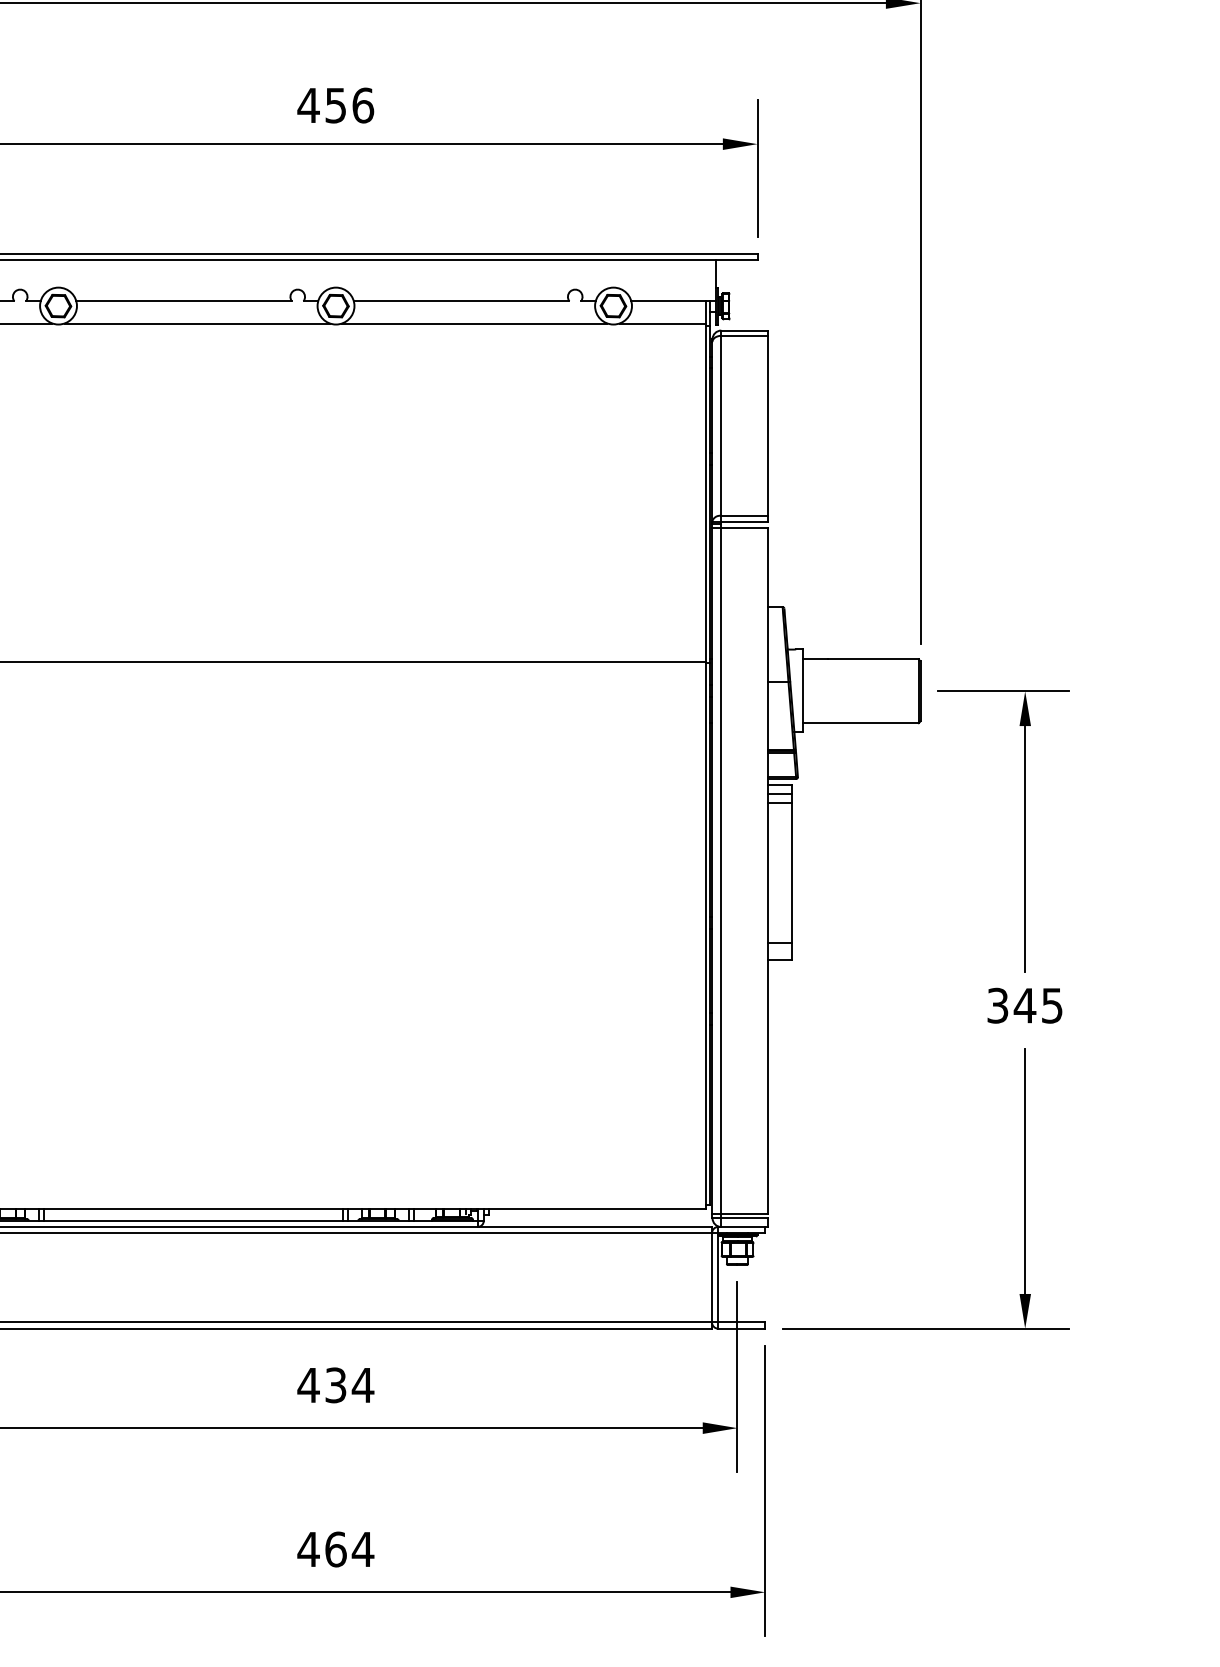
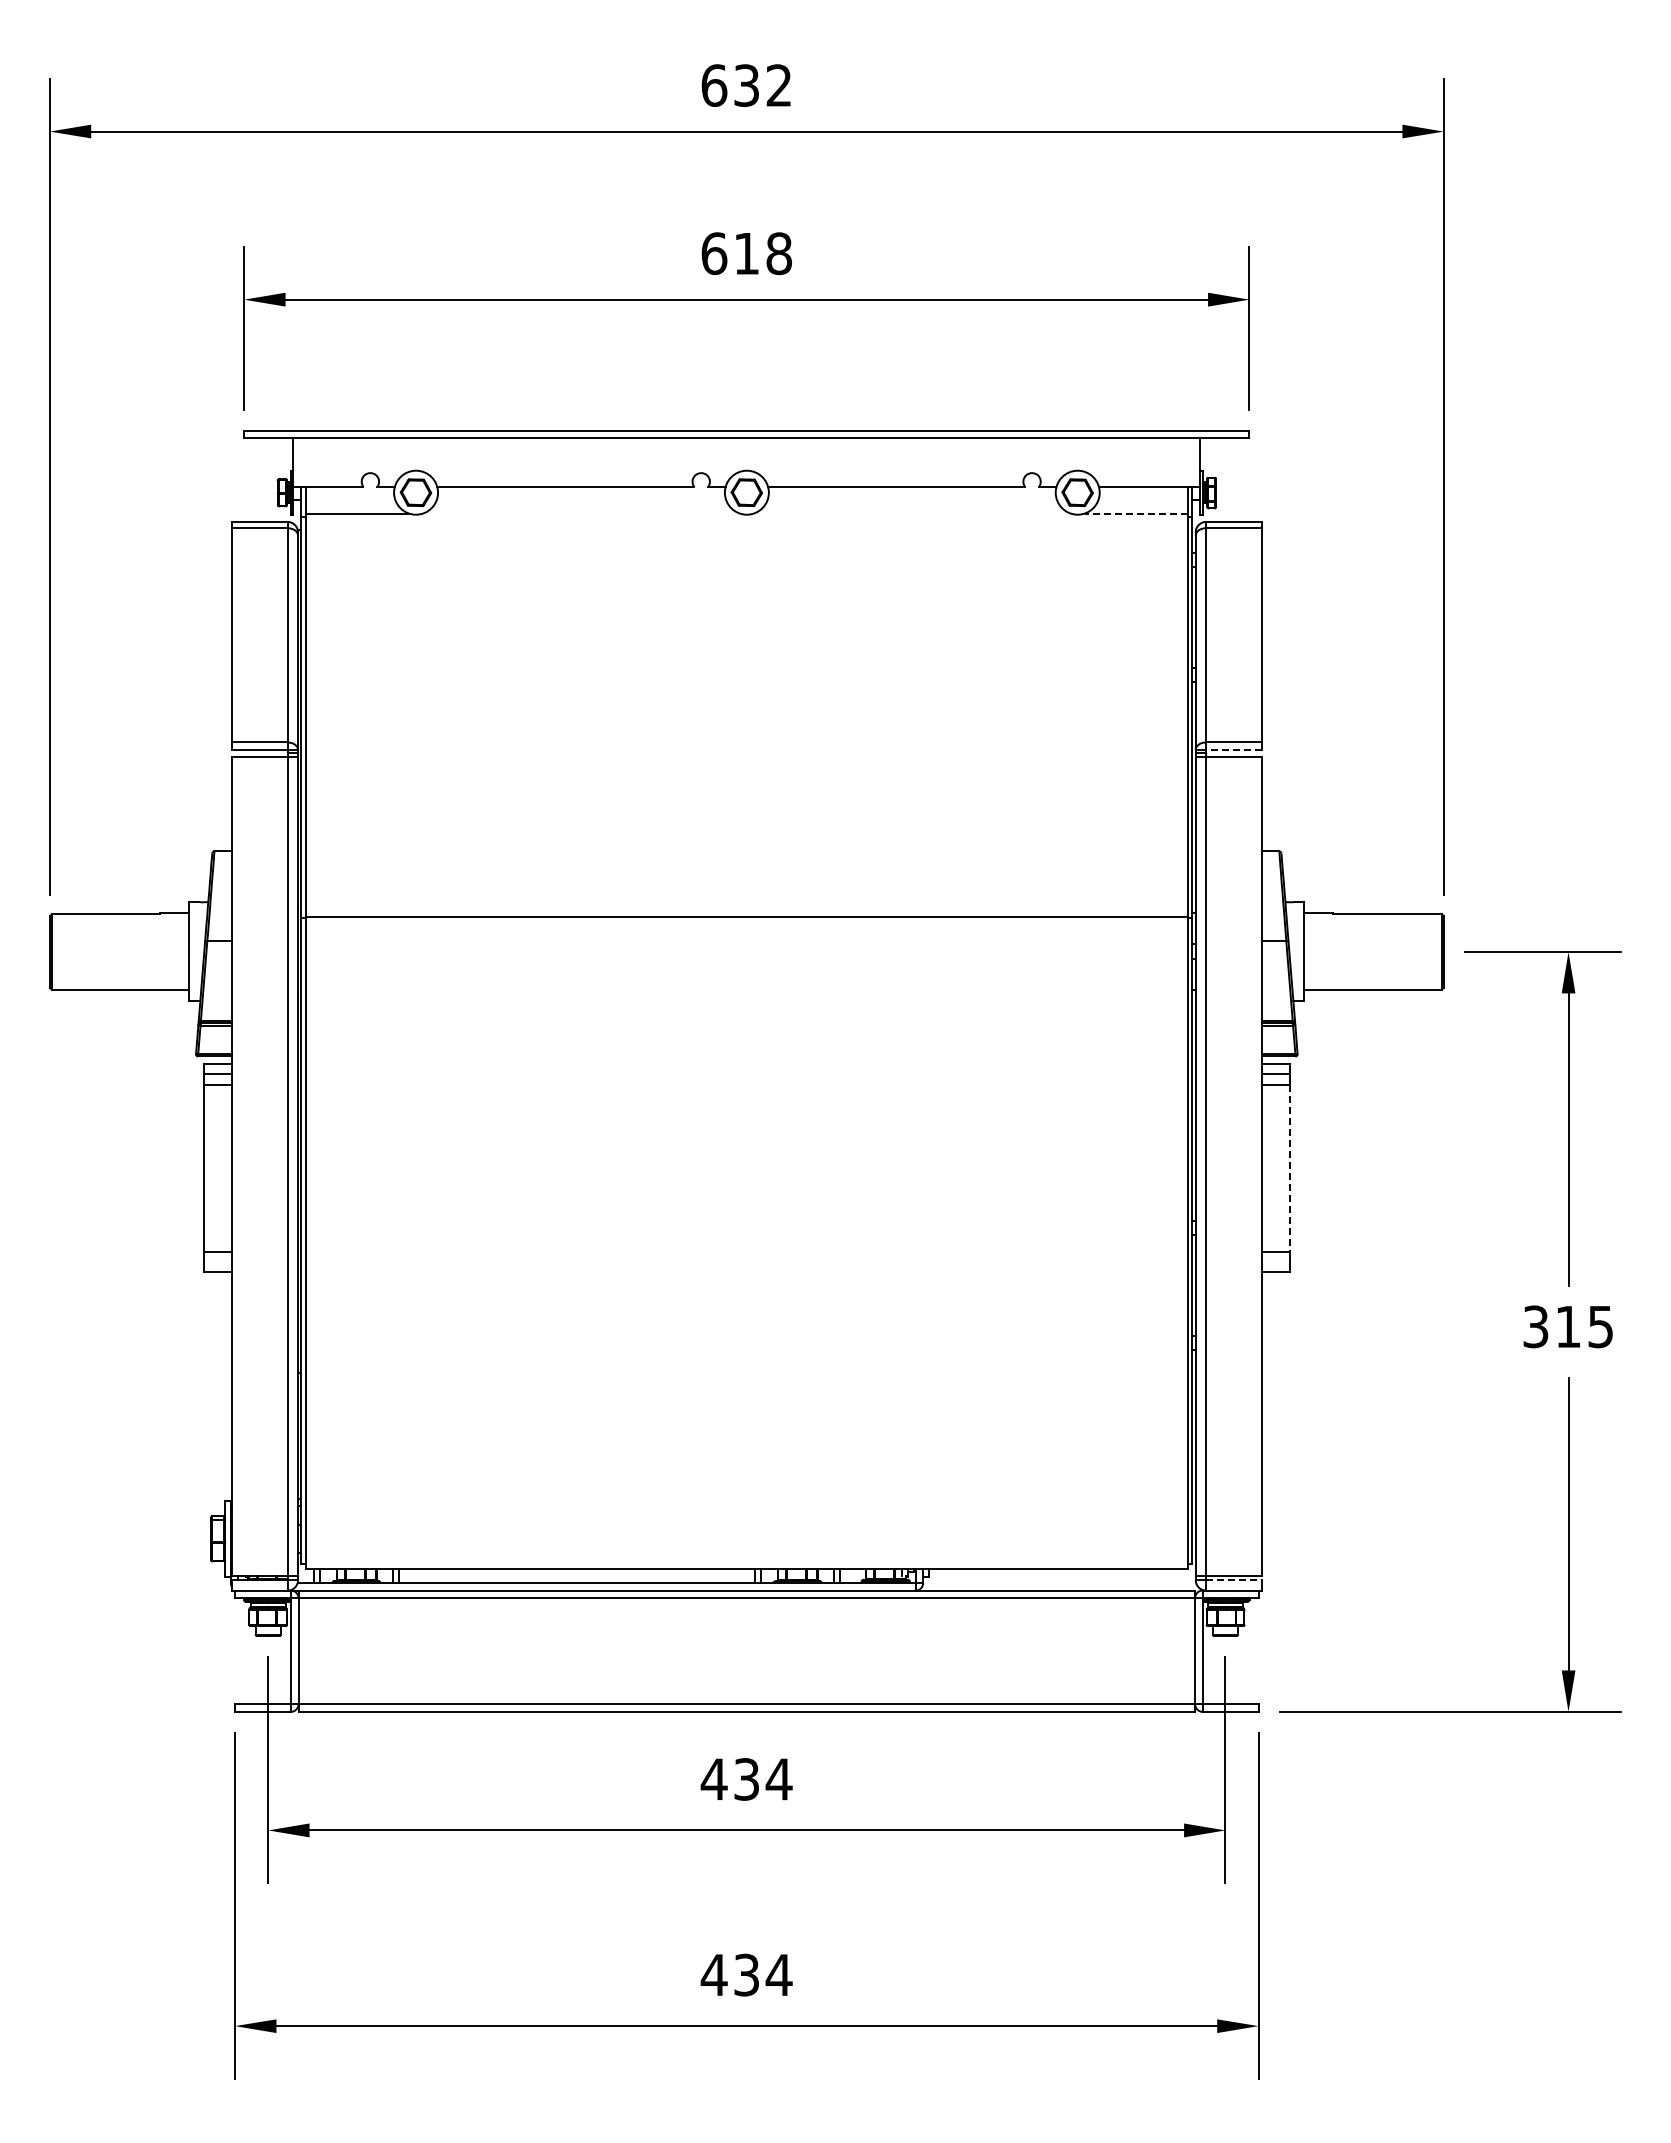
text: (335, 105) -> (746, 253), 456 -> 618
line: (197, 323) -> (581, 513), removed
line: (474, 323) -> (912, 513), removed
line: (661, 323) -> (1135, 513), solid -> dashed
line: (745, 521) -> (1234, 749), solid -> dashed
line: (792, 872) -> (1290, 1168), solid -> dashed
text: (1024, 1005) -> (1567, 1326), 345 -> 315
line: (745, 1218) -> (1234, 1580), solid -> dashed
text: (335, 1549) -> (746, 1974), 464 -> 434

